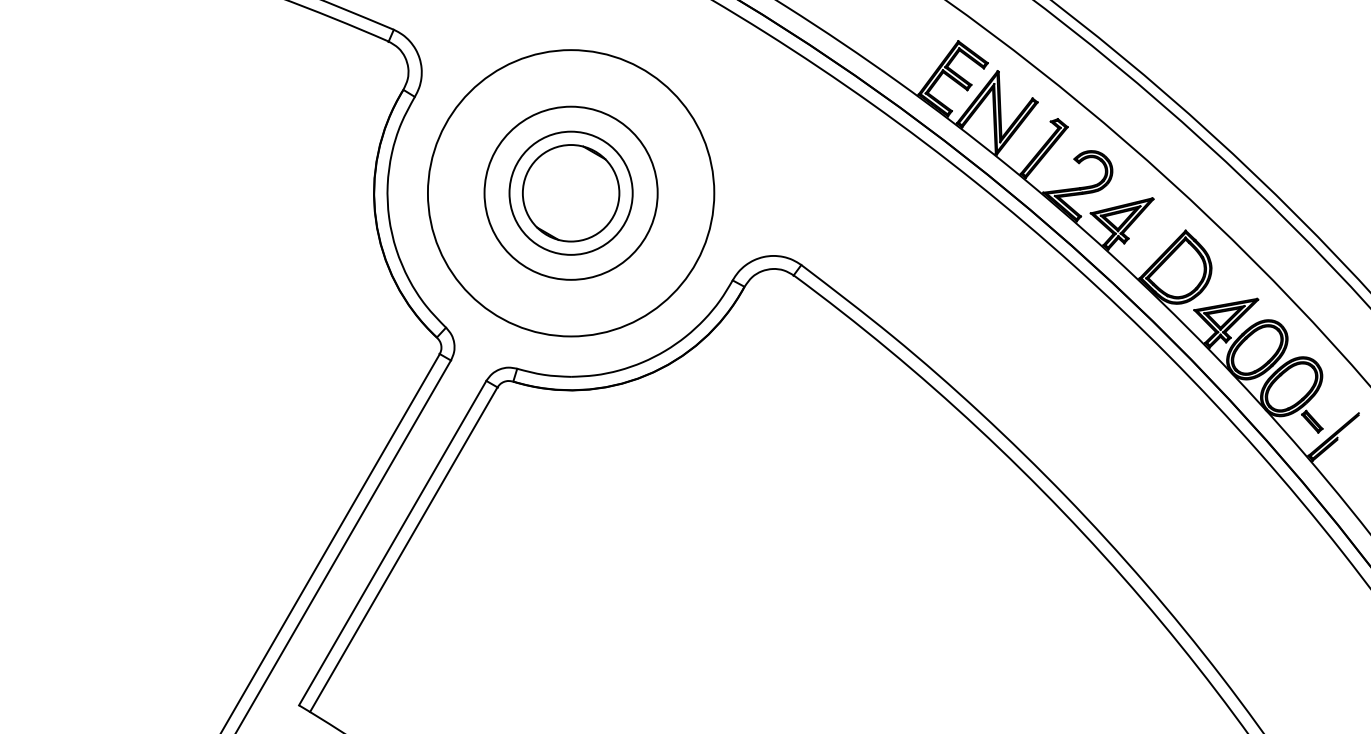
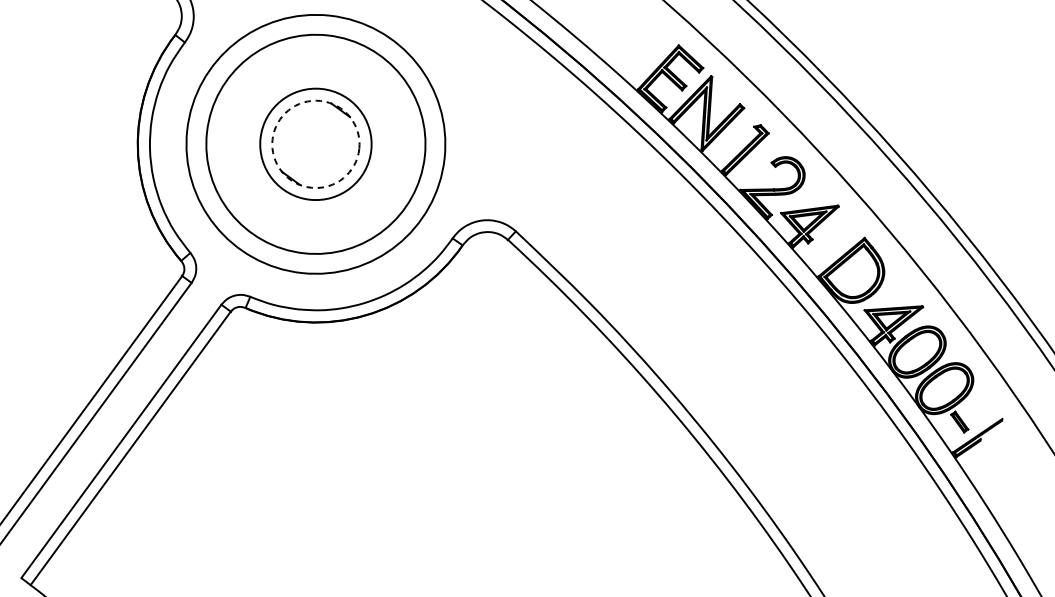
circle: (570, 192) -> (315, 143), size x1.4
circle: (570, 193) -> (315, 144), solid -> dashed

